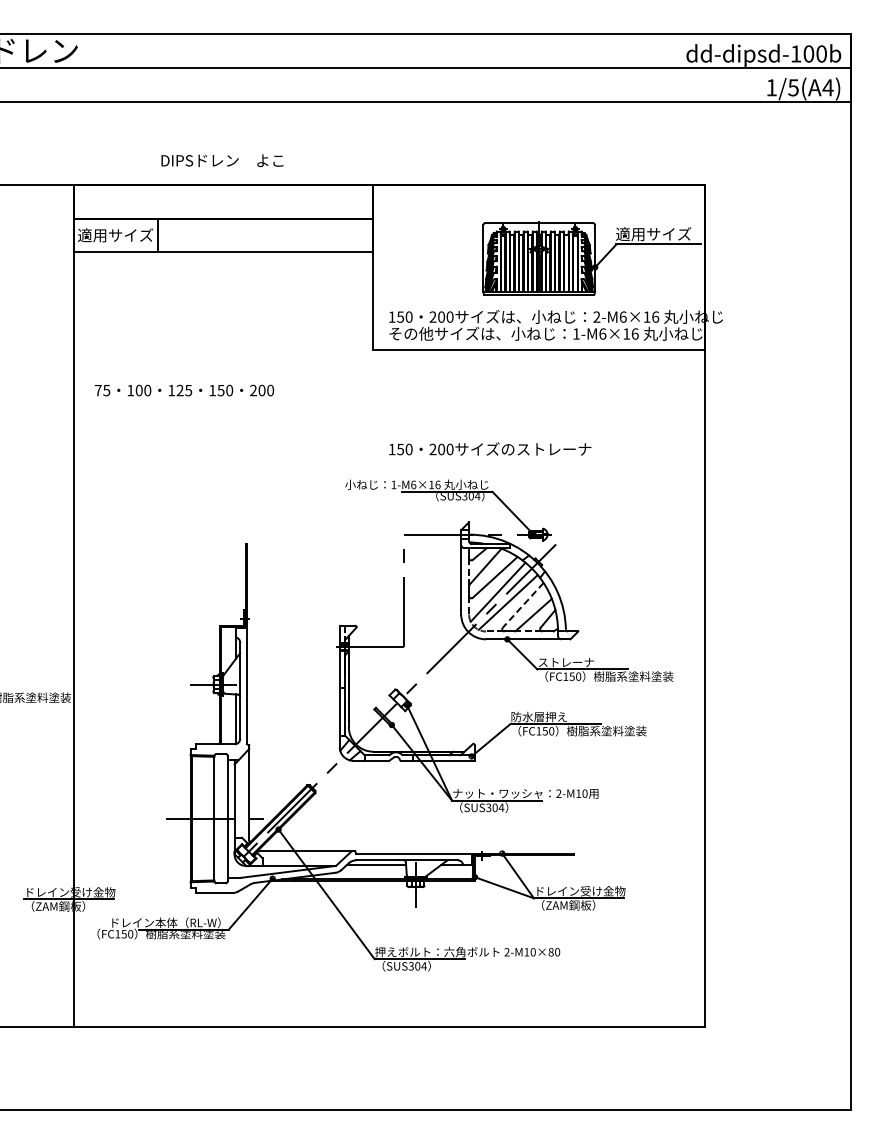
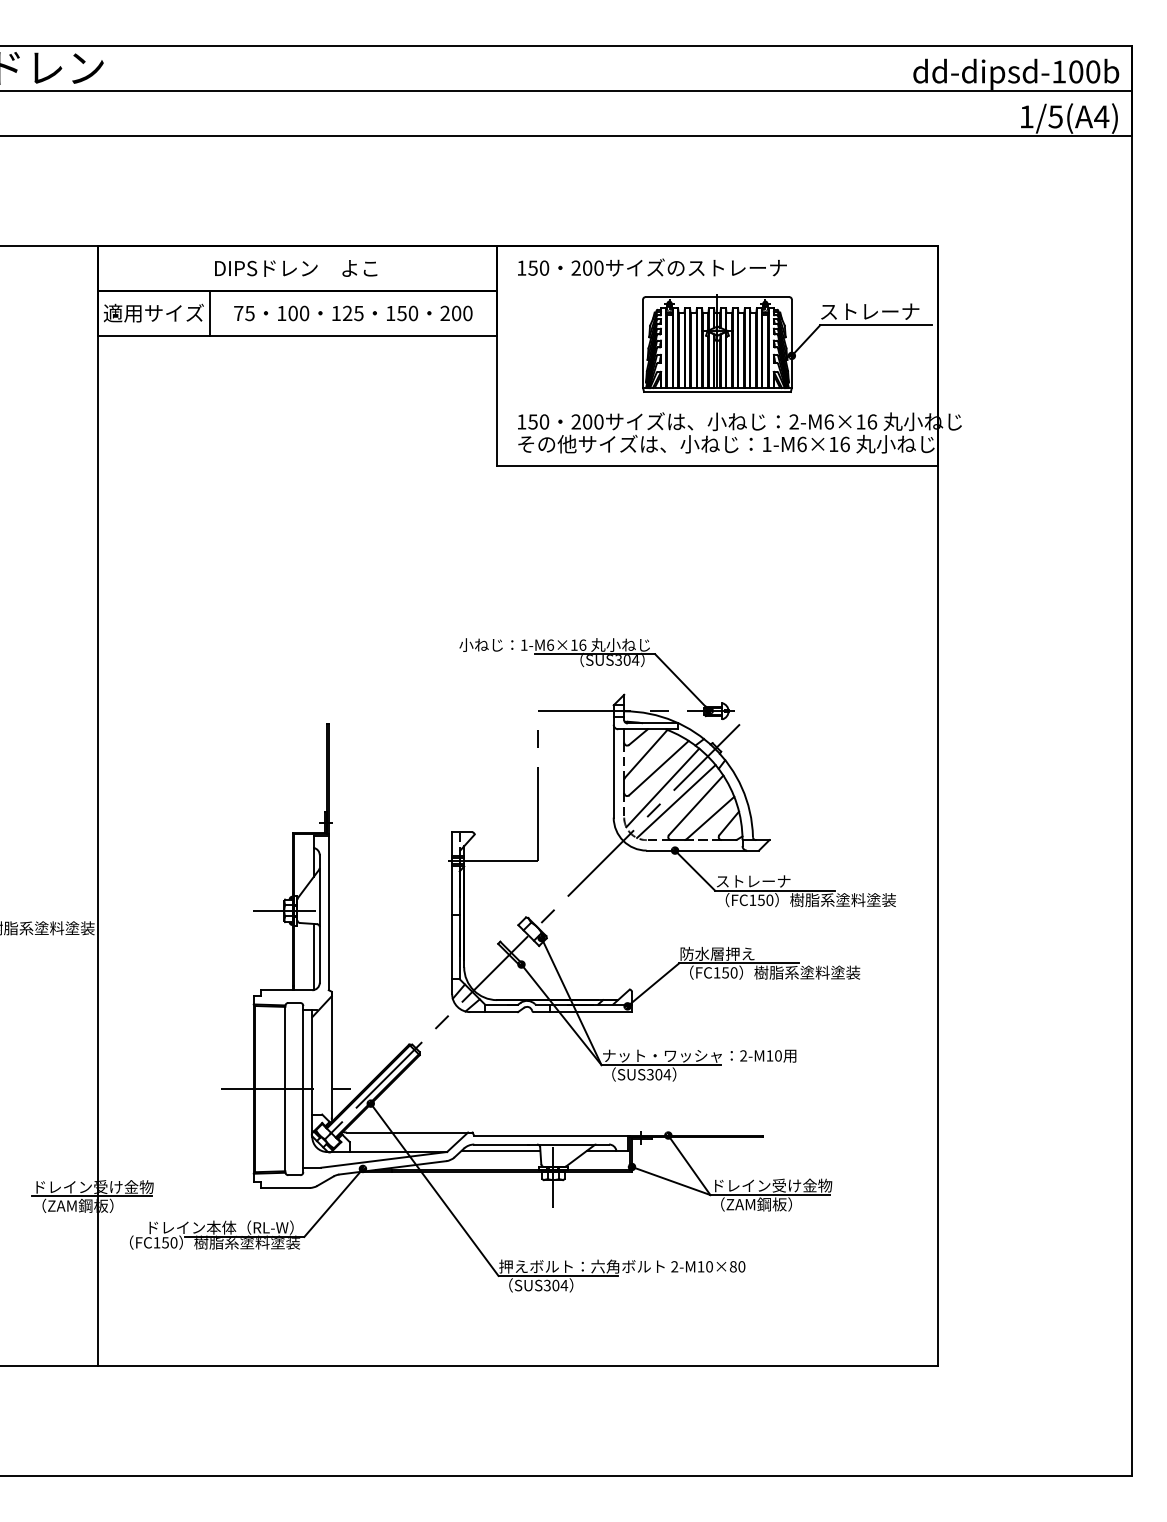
text: (222, 160) -> (296, 268), moved
text: (653, 234) -> (869, 312), 適用サイズ -> ストレーナ
text: (184, 390) -> (353, 313), moved
text: (490, 448) -> (652, 266), moved
line: (522, 605) -> (695, 805), dashed -> solid

